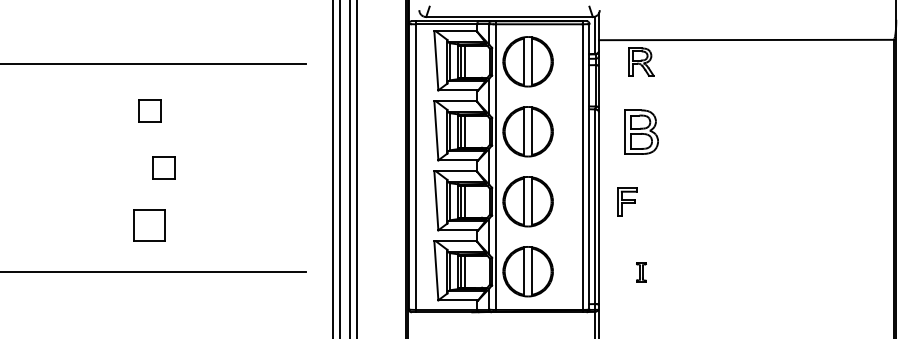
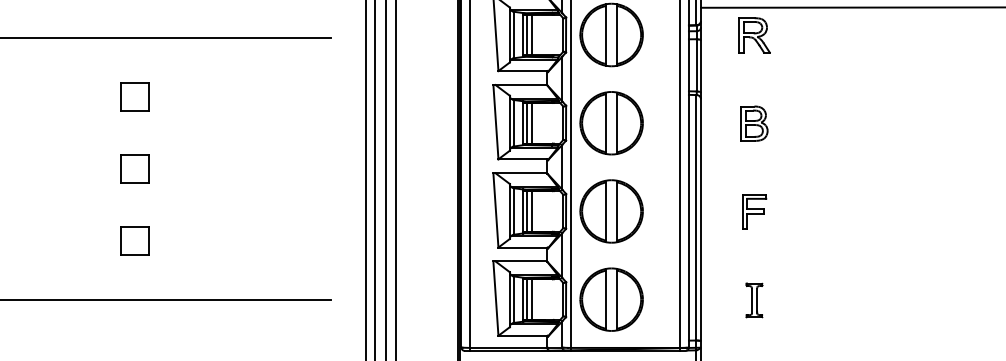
part: (641, 131) -> (754, 122), size x0.62
part: (163, 167) -> (134, 168), moved
part: (627, 201) -> (754, 211), moved
part: (149, 224) -> (134, 240), size x0.71
part: (641, 272) -> (754, 300), size x1.43

